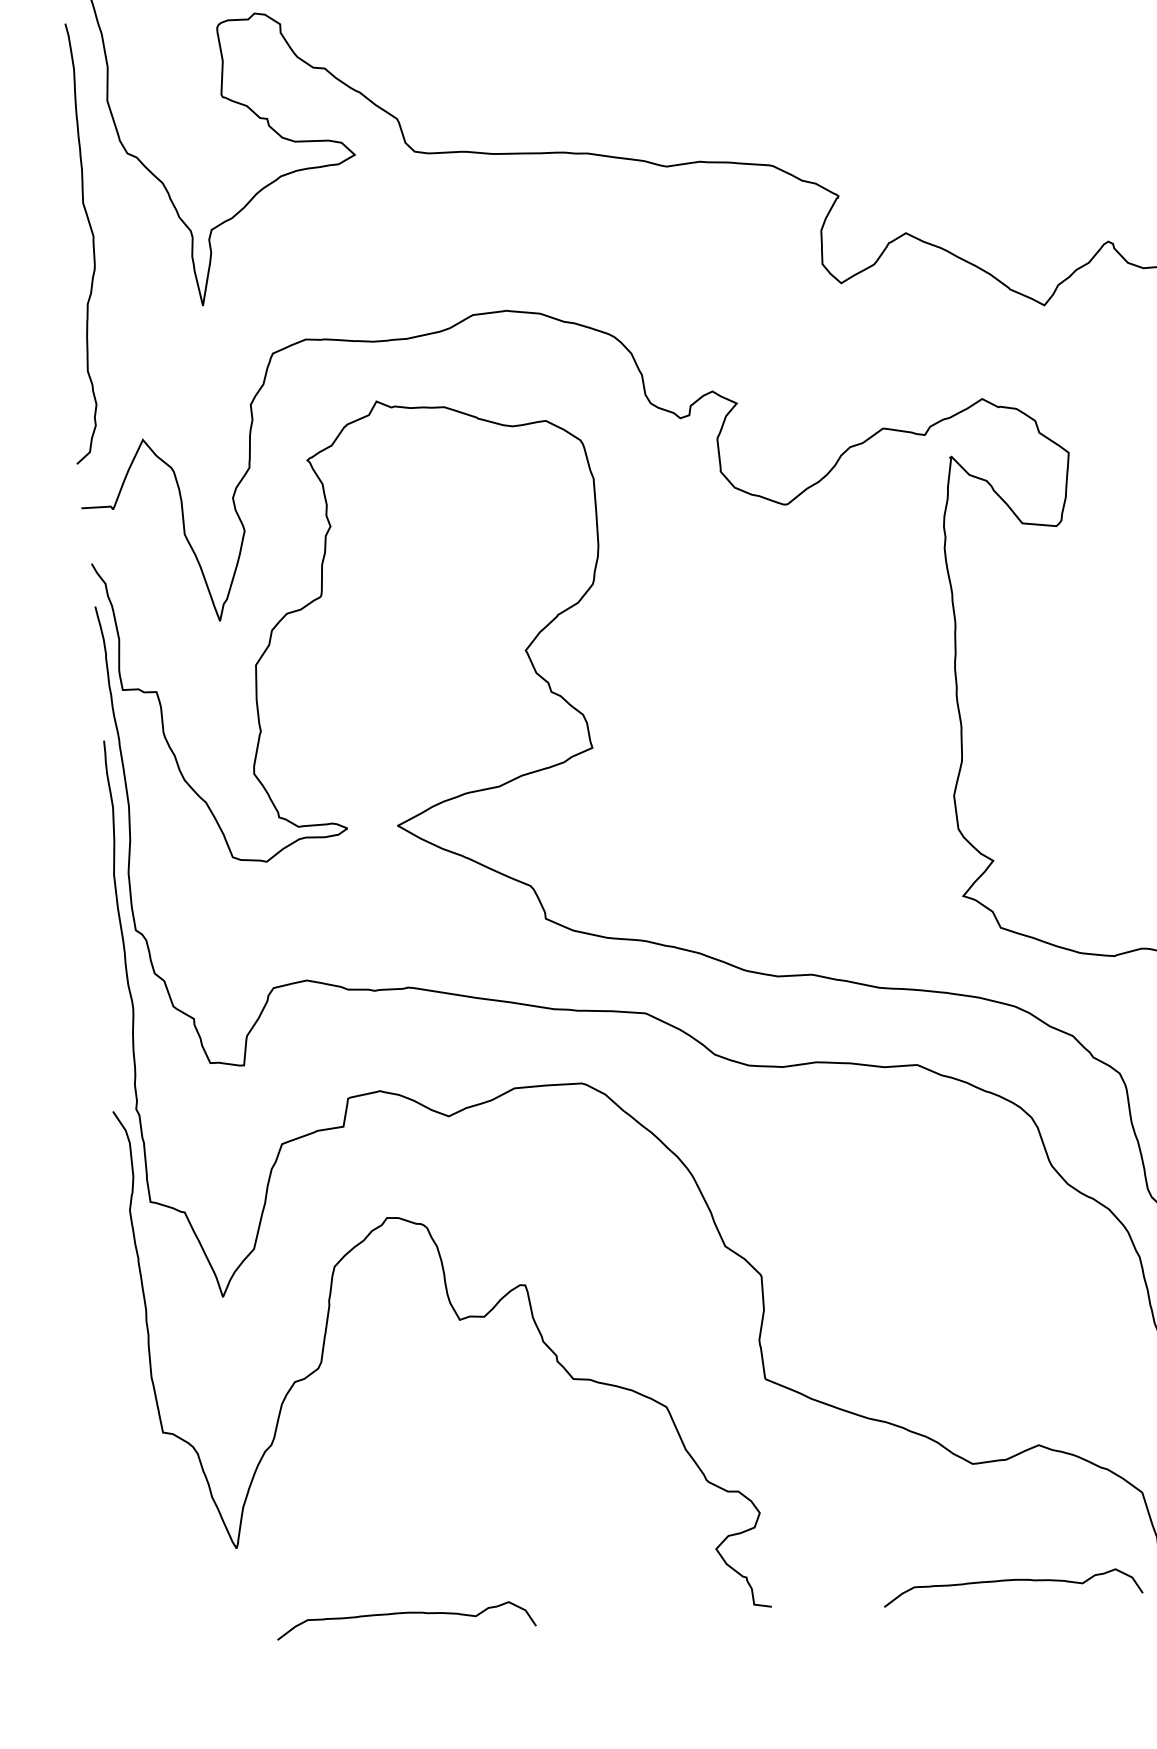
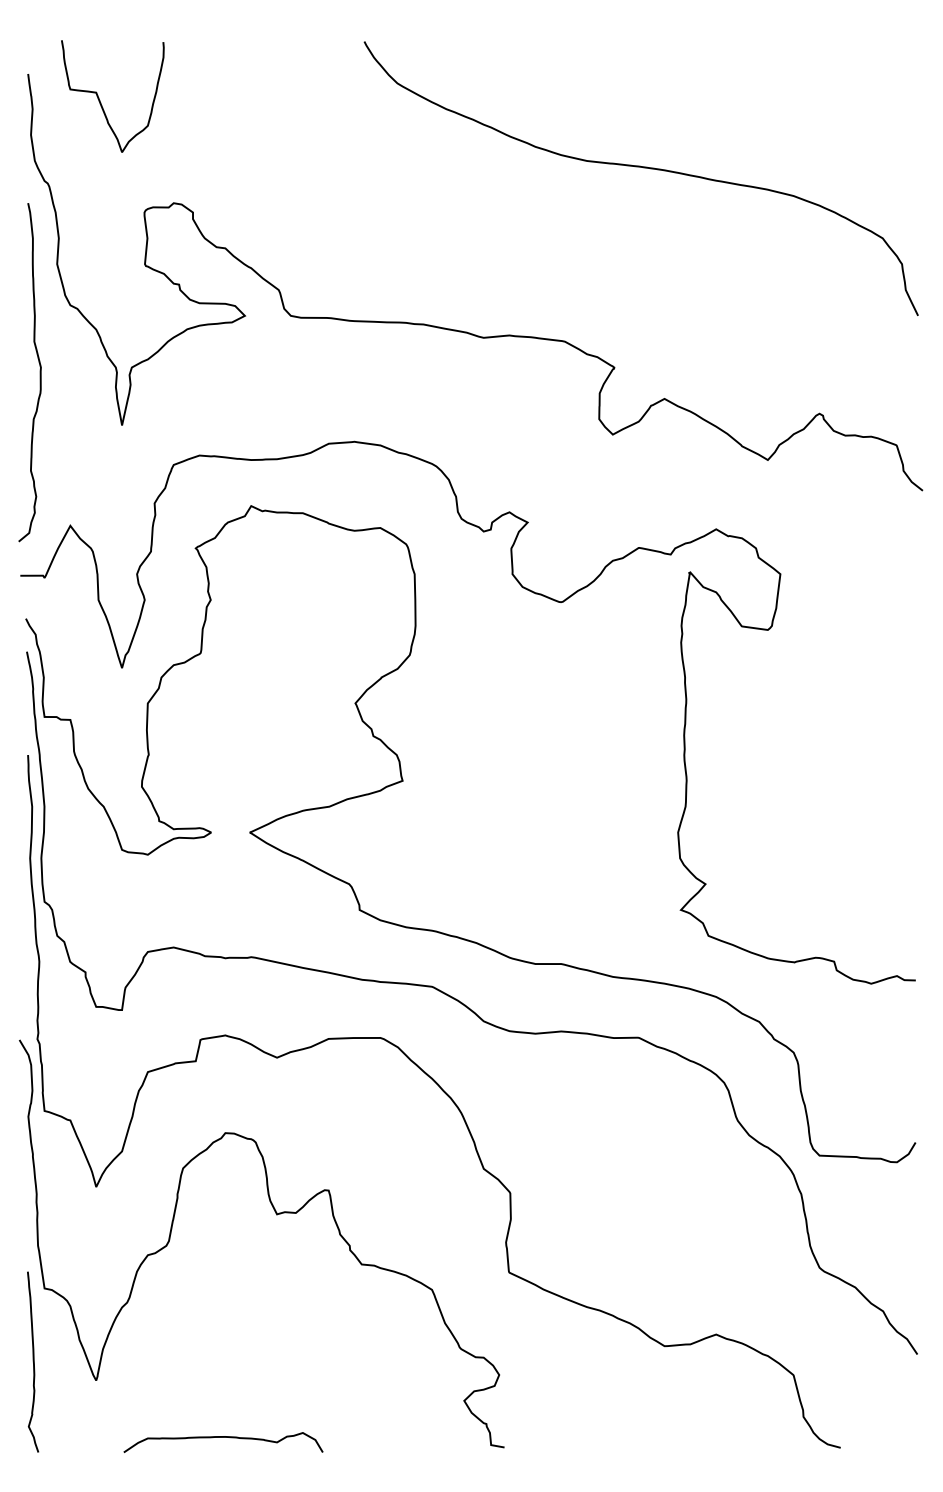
curve: (153, 1528) -> (33, 1361), added
curve: (1012, 1580) -> (690, 1437), removed

